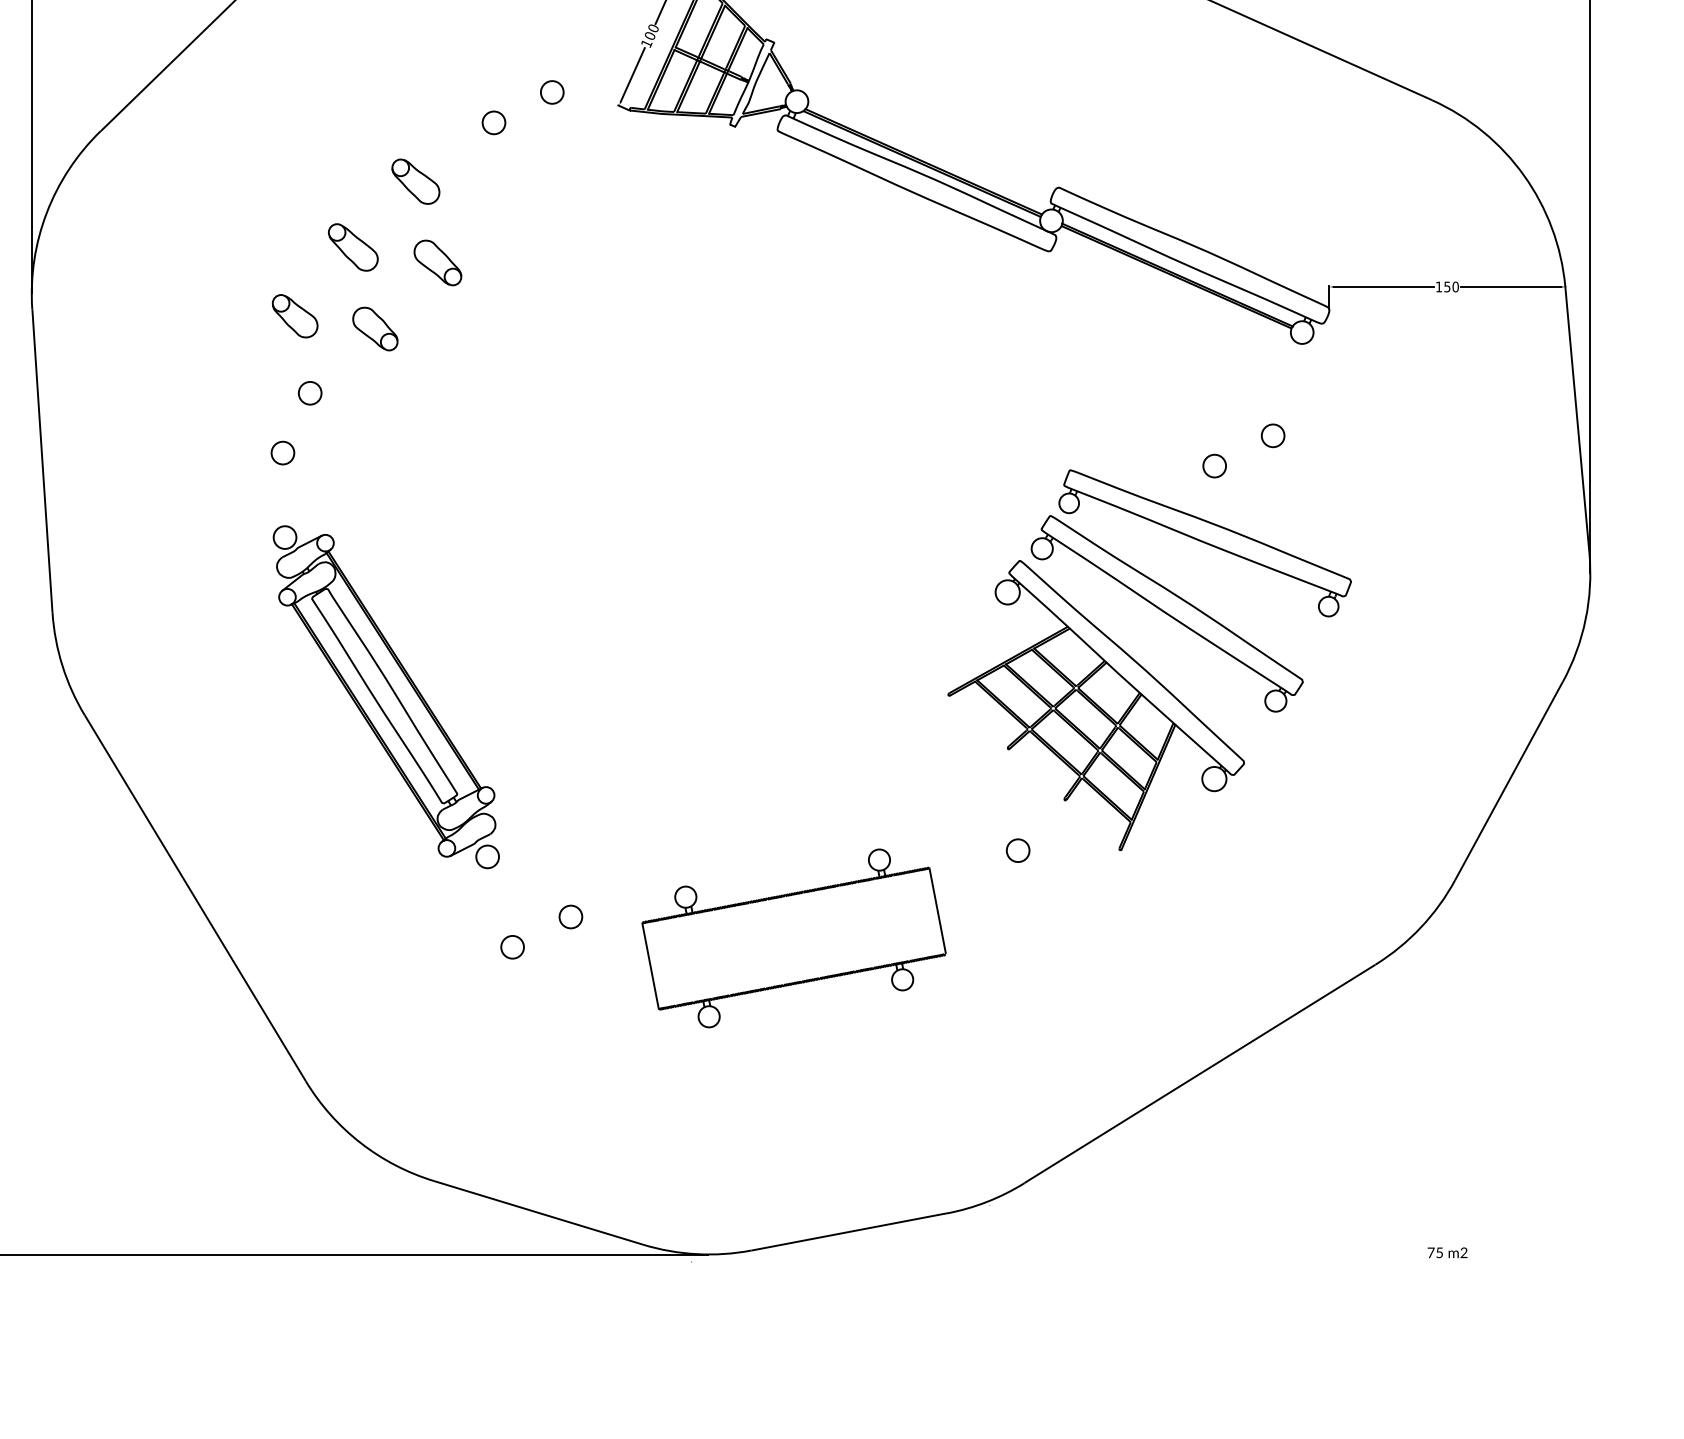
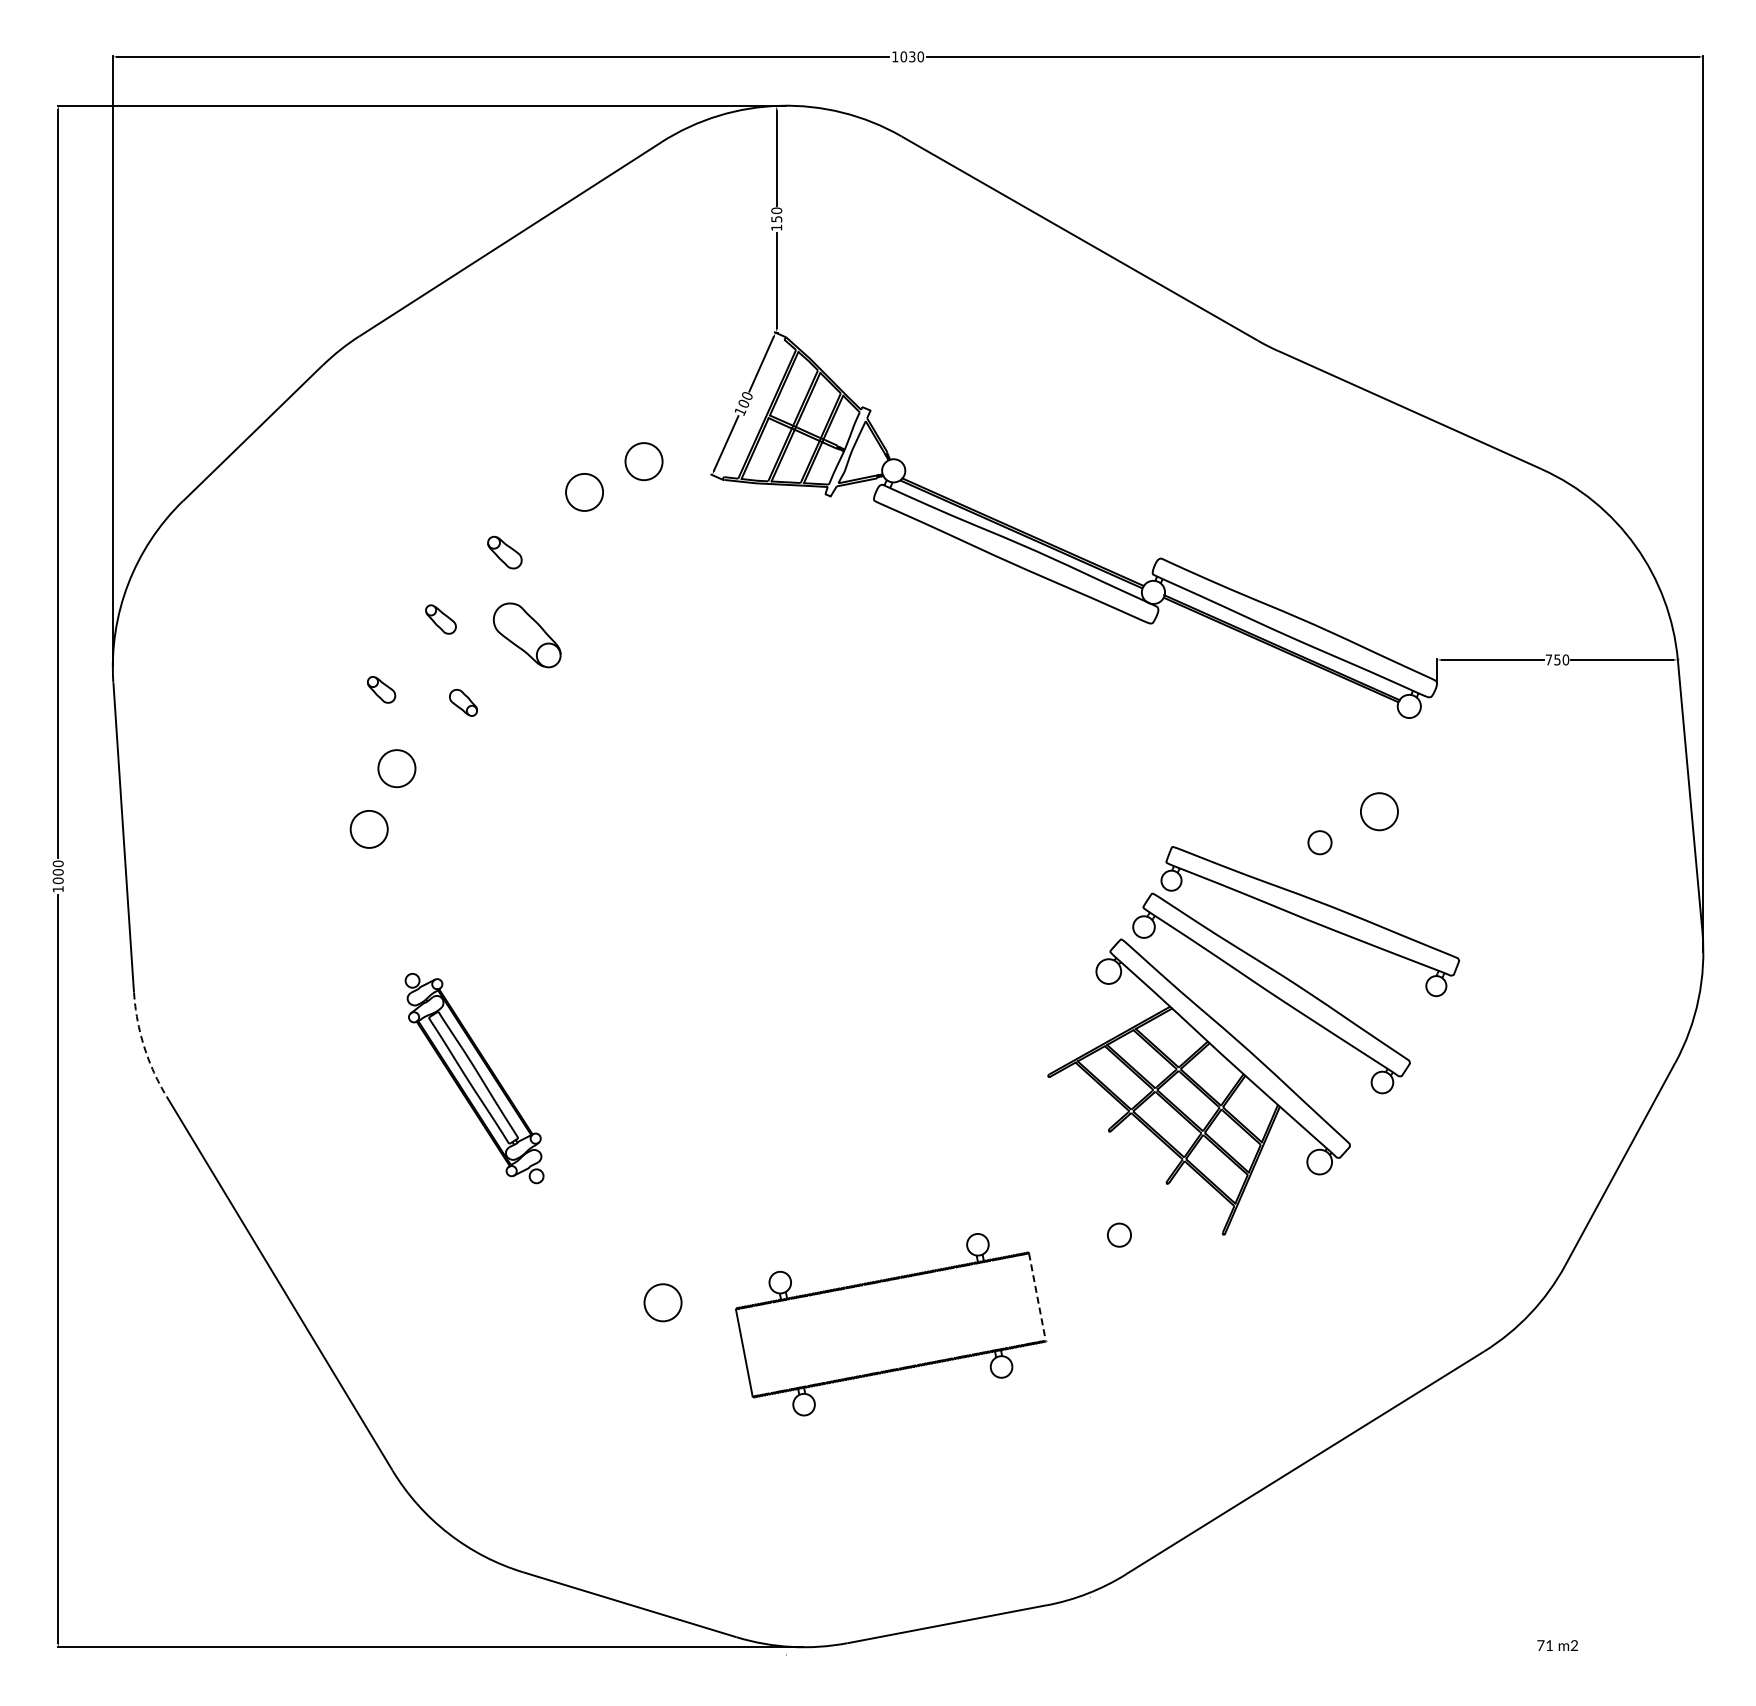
circle: (551, 91) -> (643, 460), size x1.6
circle: (493, 122) -> (584, 492), size x1.6
part: (415, 181) -> (504, 552), size x0.7
part: (352, 247) -> (440, 619), size x0.6
part: (438, 263) -> (527, 635), size x1.4
text: (1438, 286) -> (1548, 659), 150 -> 750
part: (295, 315) -> (381, 689), size x0.6
part: (375, 328) -> (463, 702), size x0.6
circle: (309, 392) -> (396, 767), size x1.6
circle: (1272, 435) -> (1379, 811), size x1.6
circle: (282, 453) -> (368, 829), size x1.6
arc: (62, 665) -> (144, 1046), solid -> dashed
part: (386, 697) -> (474, 1078), size x0.6
line: (937, 911) -> (1037, 1297), solid -> dashed
circle: (570, 916) -> (662, 1302), size x1.6
circle: (512, 947) -> (603, 1333), removed
text: (1439, 1252) -> (1549, 1645), 75 -> 71

